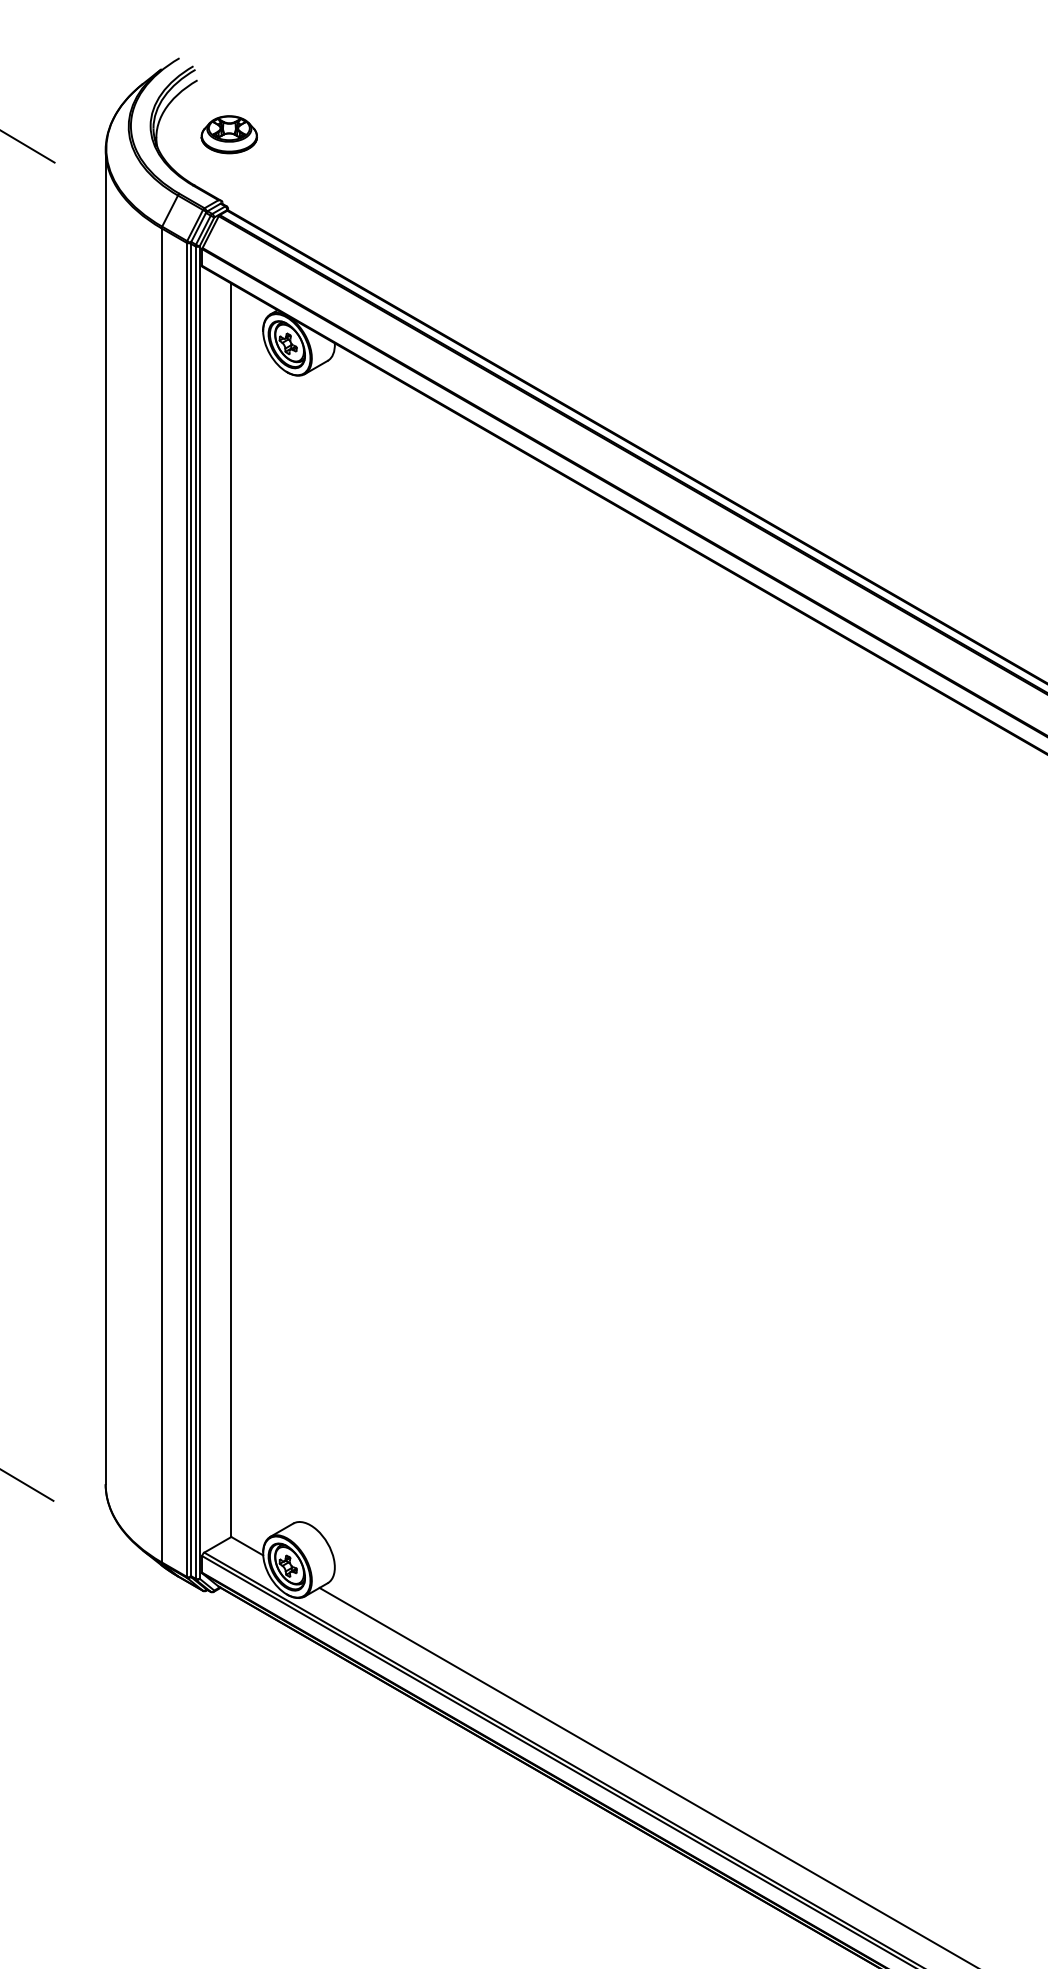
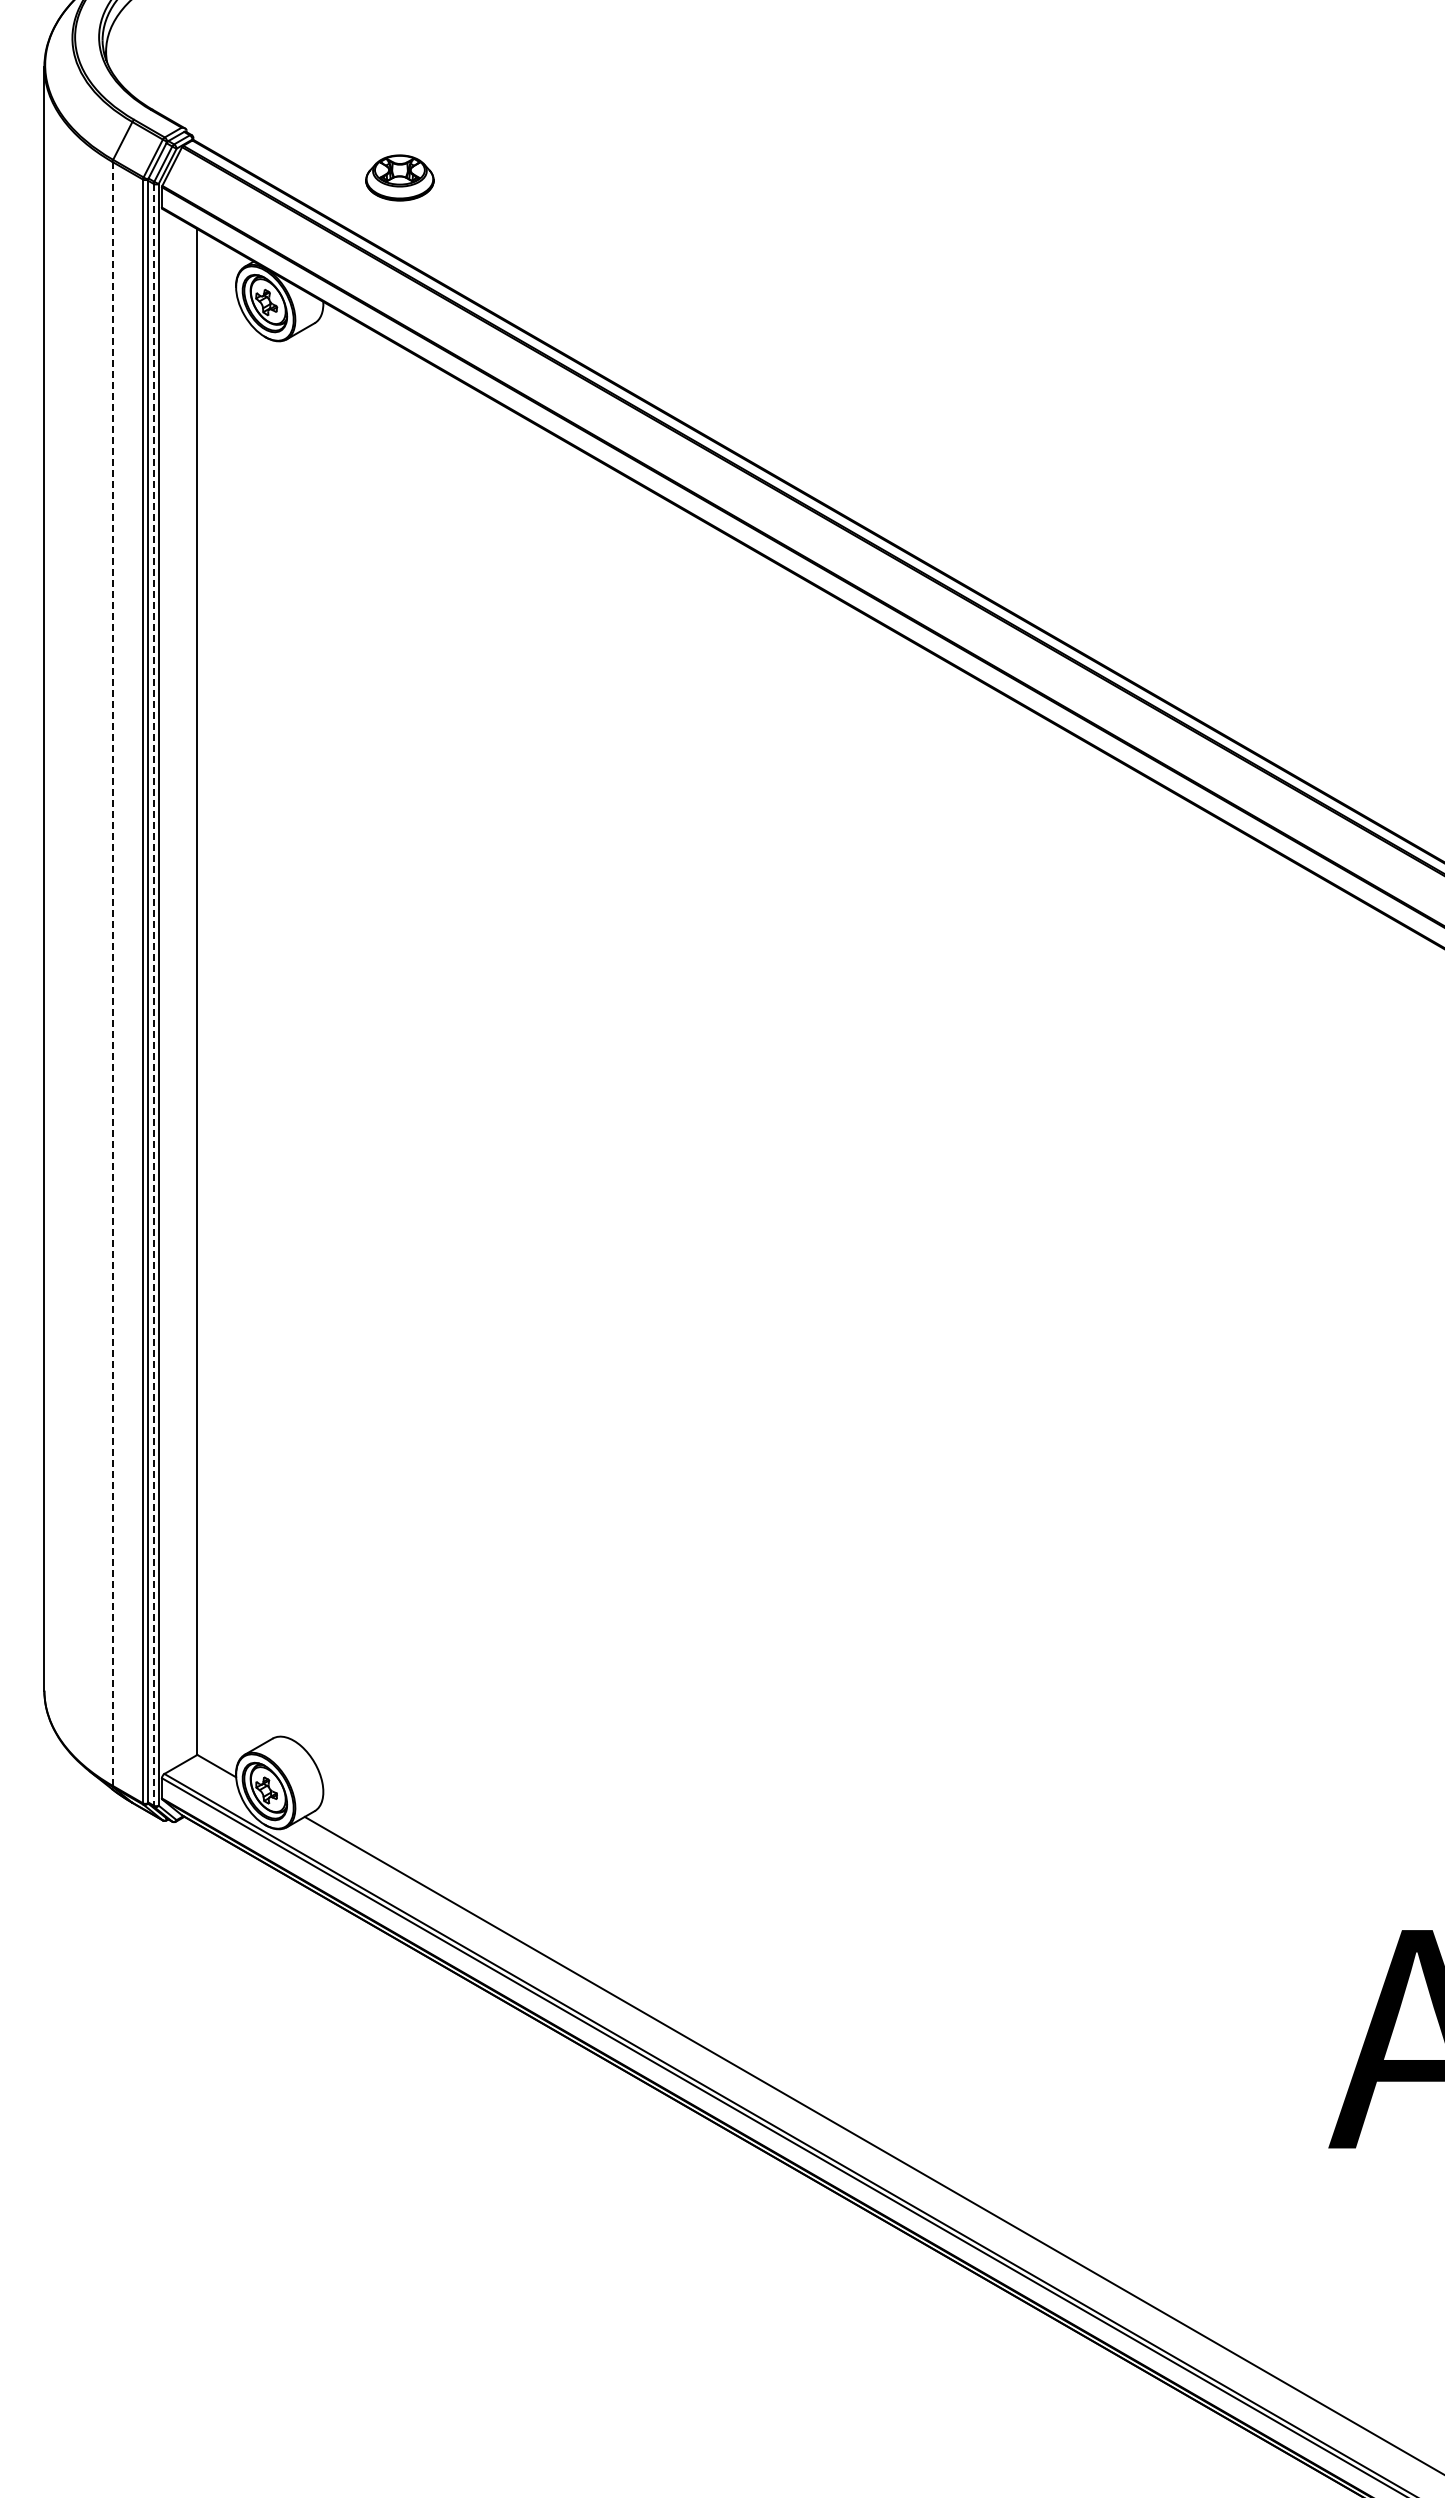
part: (228, 134) -> (399, 177), moved
line: (161, 895) -> (112, 973), solid -> dashed
line: (195, 912) -> (153, 994), solid -> dashed

